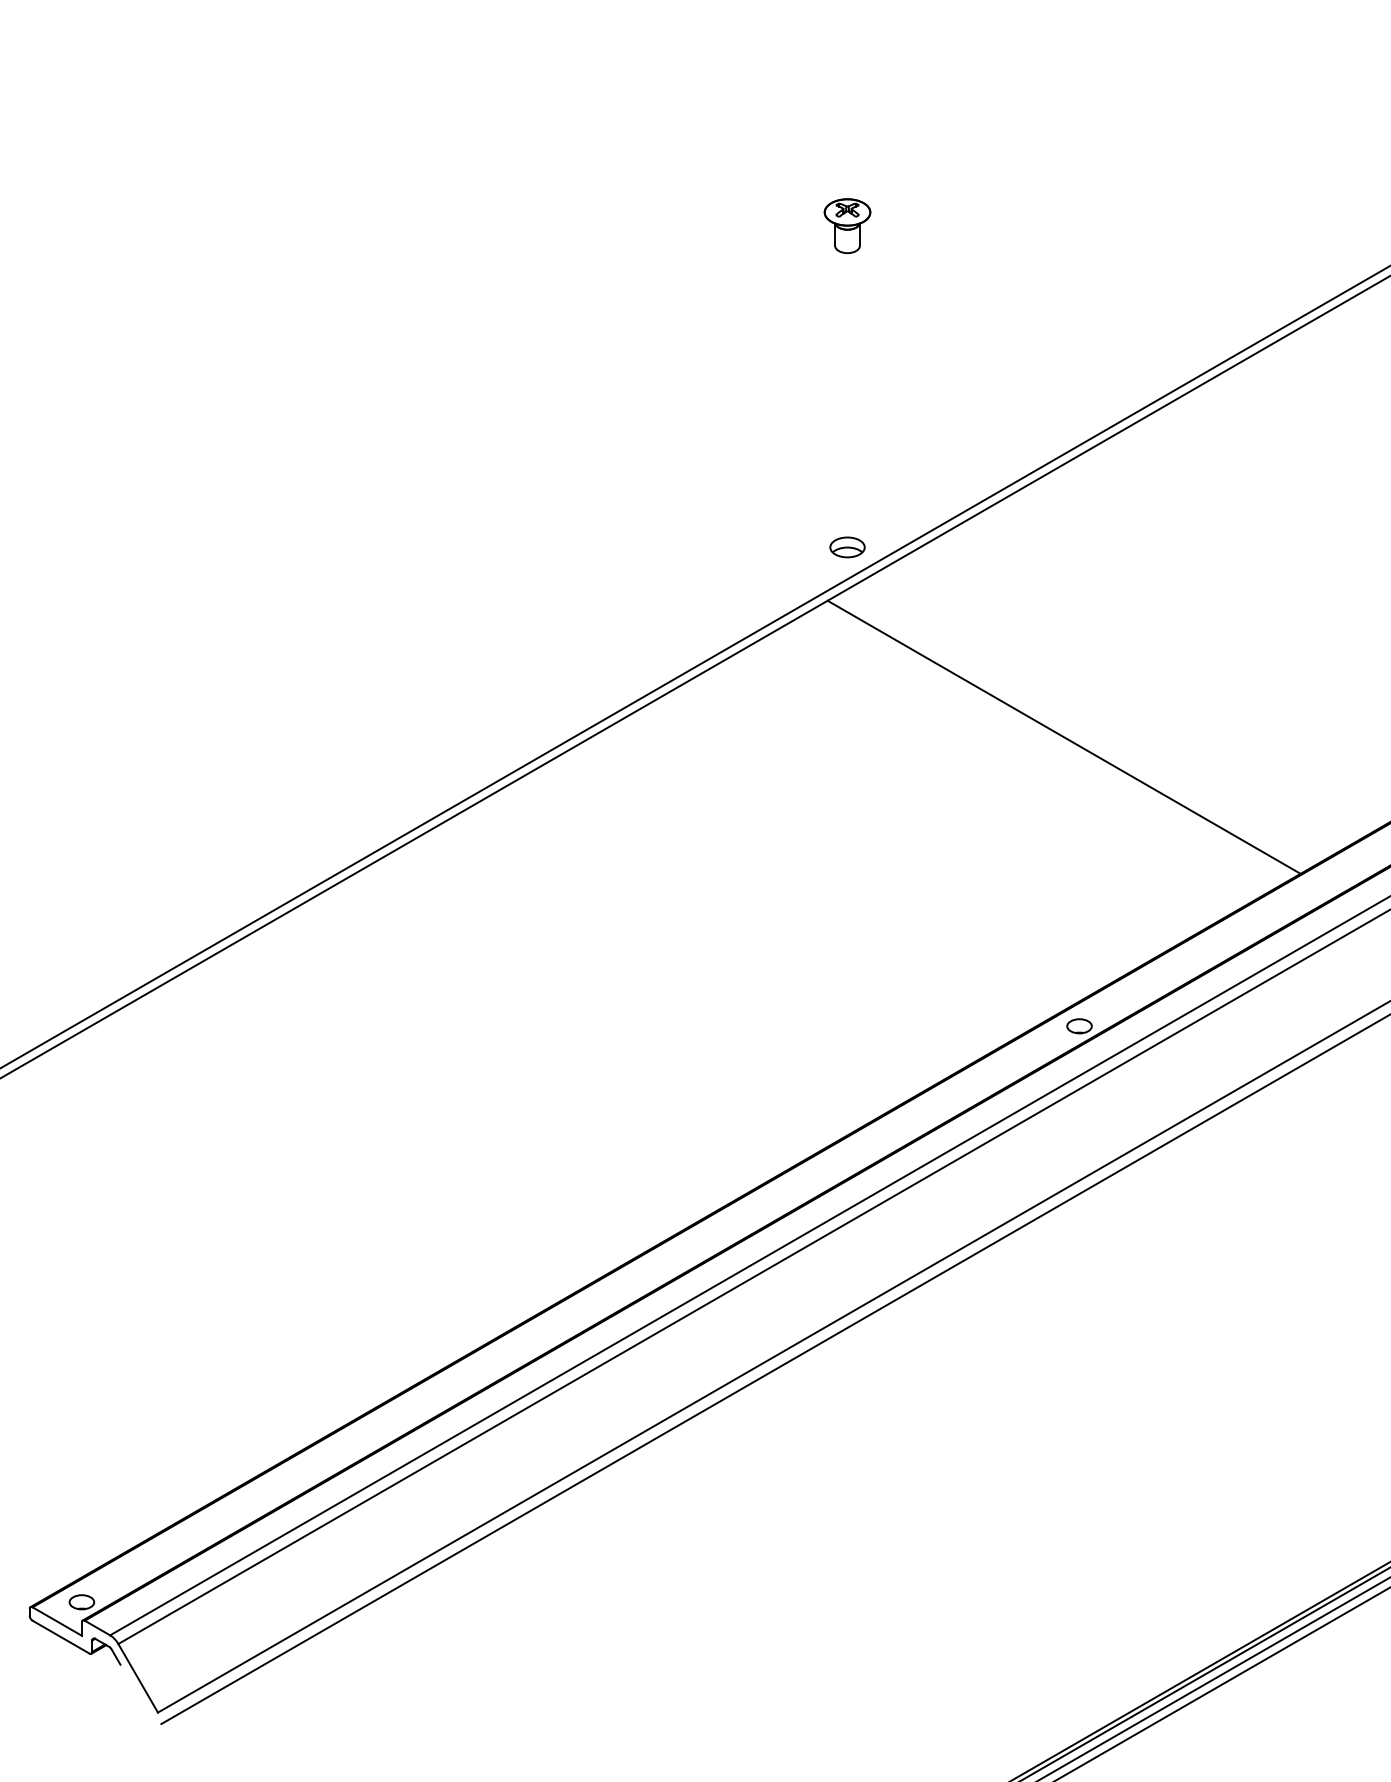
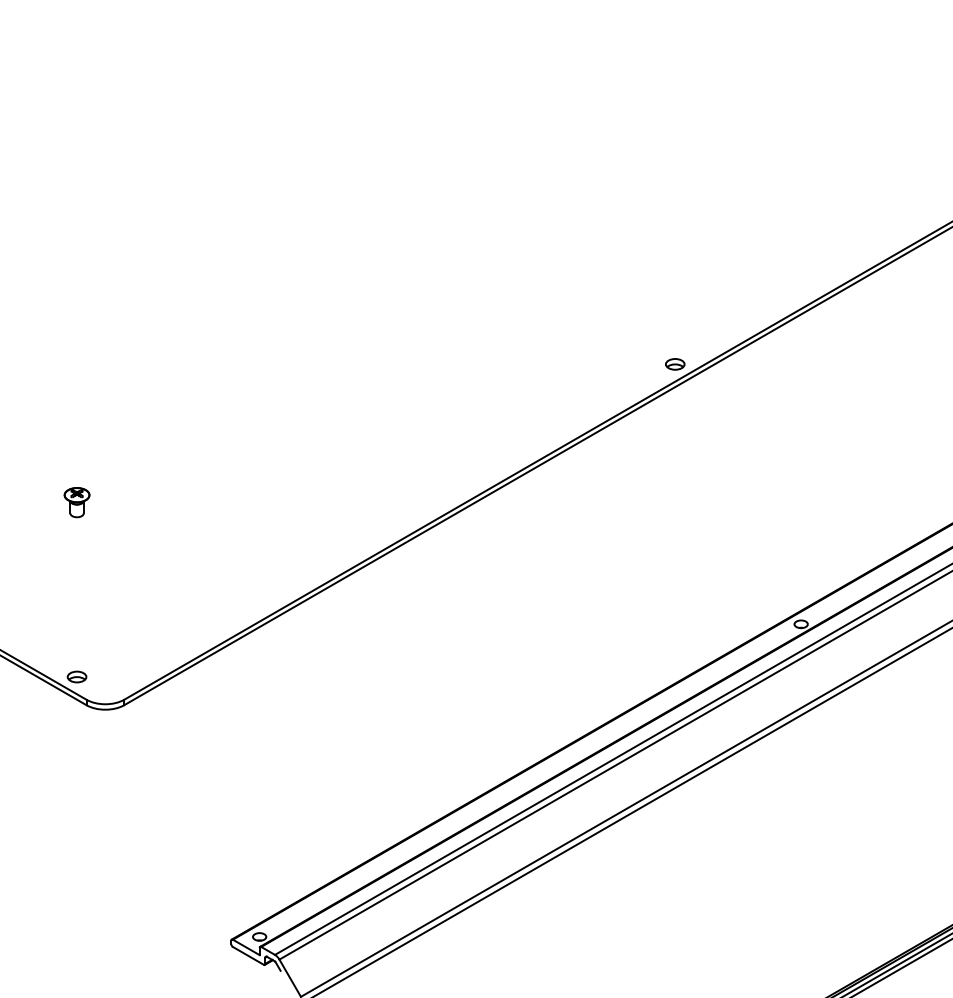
part: (847, 225) -> (675, 189), removed
line: (1063, 737) -> (792, 467), removed

